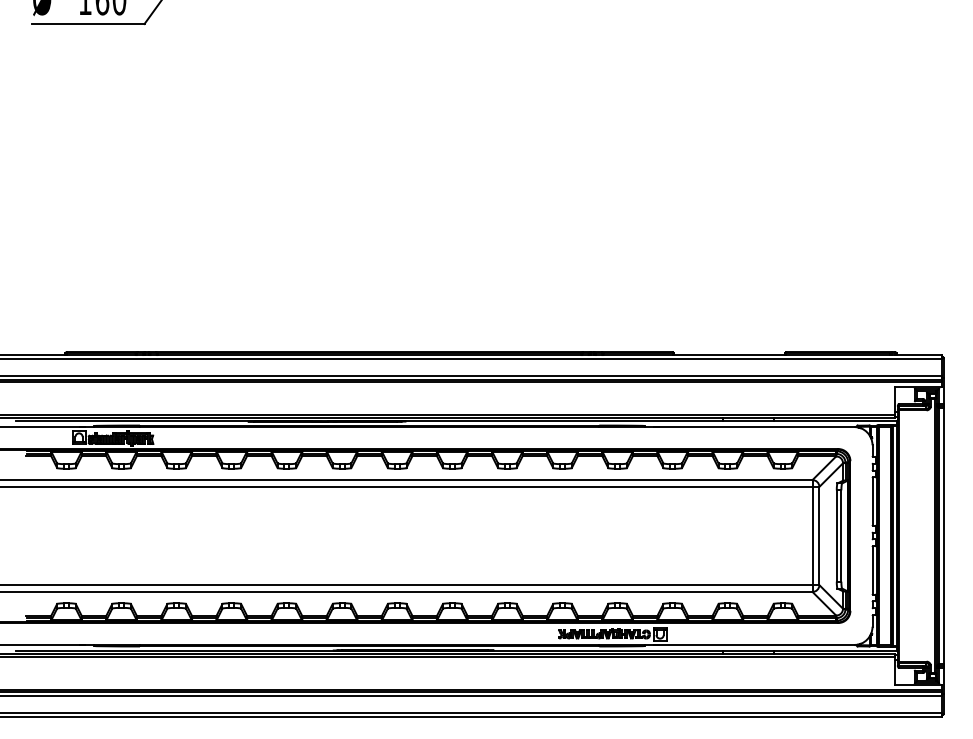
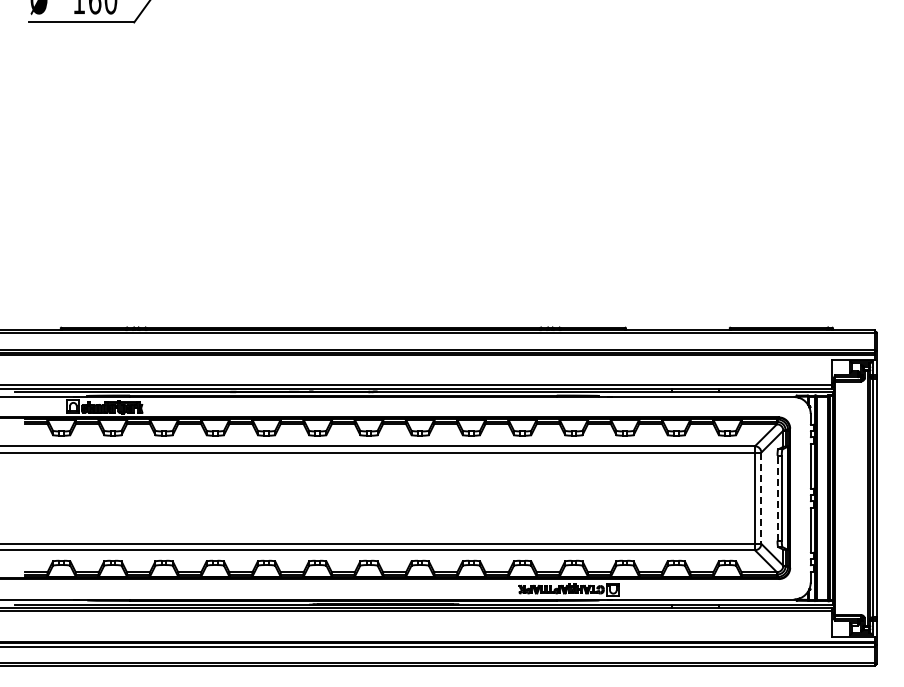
line: (836, 535) -> (777, 497), solid -> dashed
line: (819, 536) -> (761, 498), solid -> dashed

